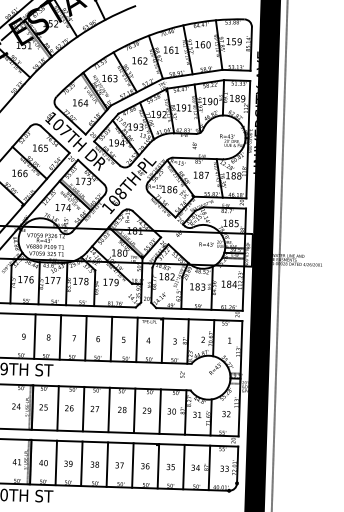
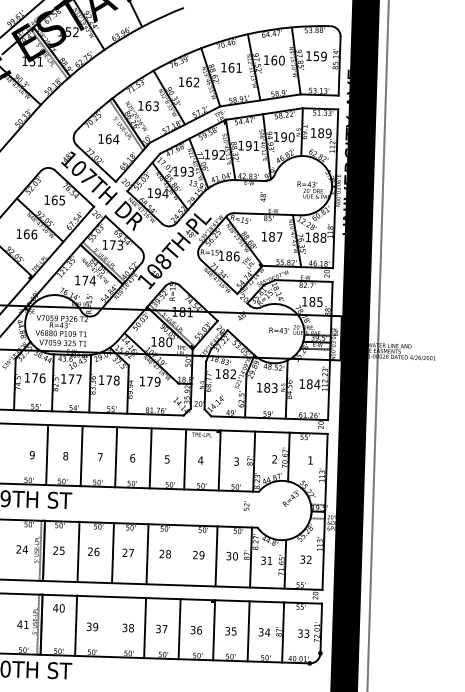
line: (134, 410) -> (181, 554), removed
text: (43, 463) -> (58, 608), moved
line: (81, 463) -> (110, 626), removed

